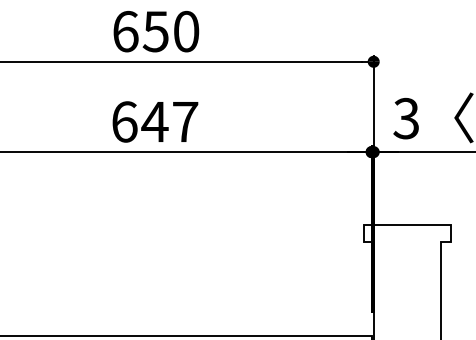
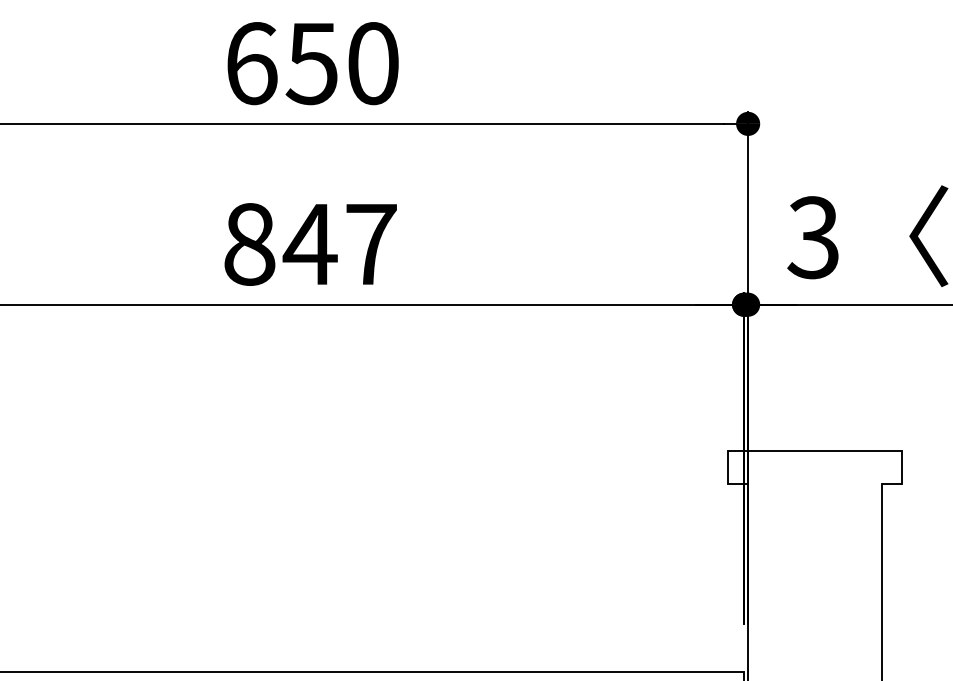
text: (124, 121) -> (249, 243), 647 -> 847

